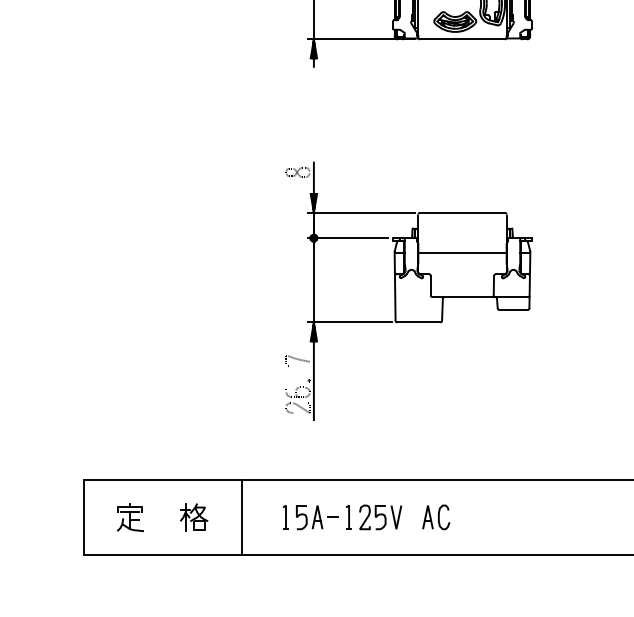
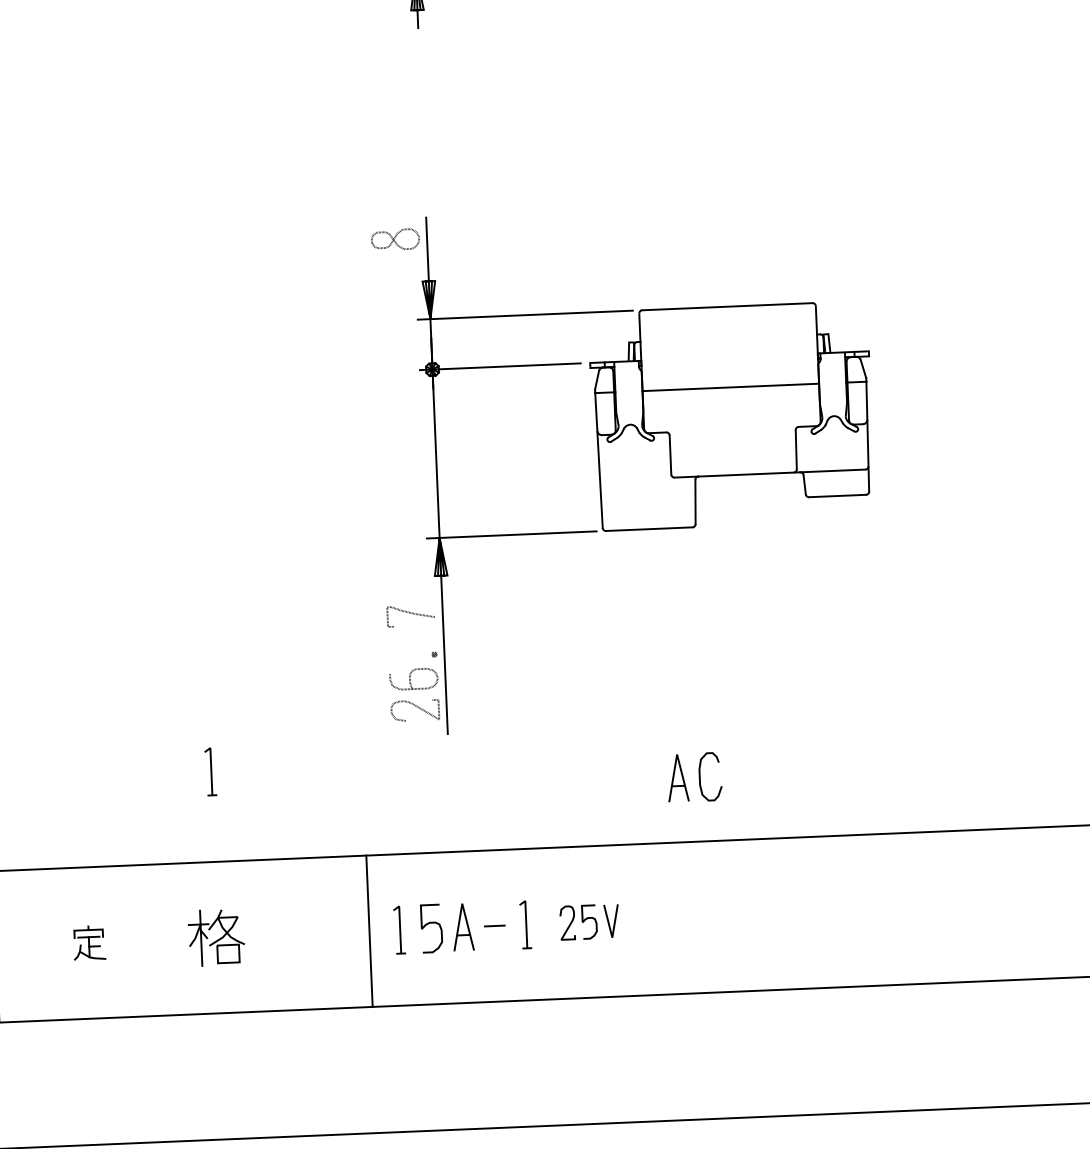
part: (194, 434) -> (210, 771), added
part: (130, 517) -> (89, 943), size x0.6
line: (241, 517) -> (369, 931), moved
part: (380, 517) -> (589, 922), size x0.7
part: (436, 517) -> (695, 777), moved

